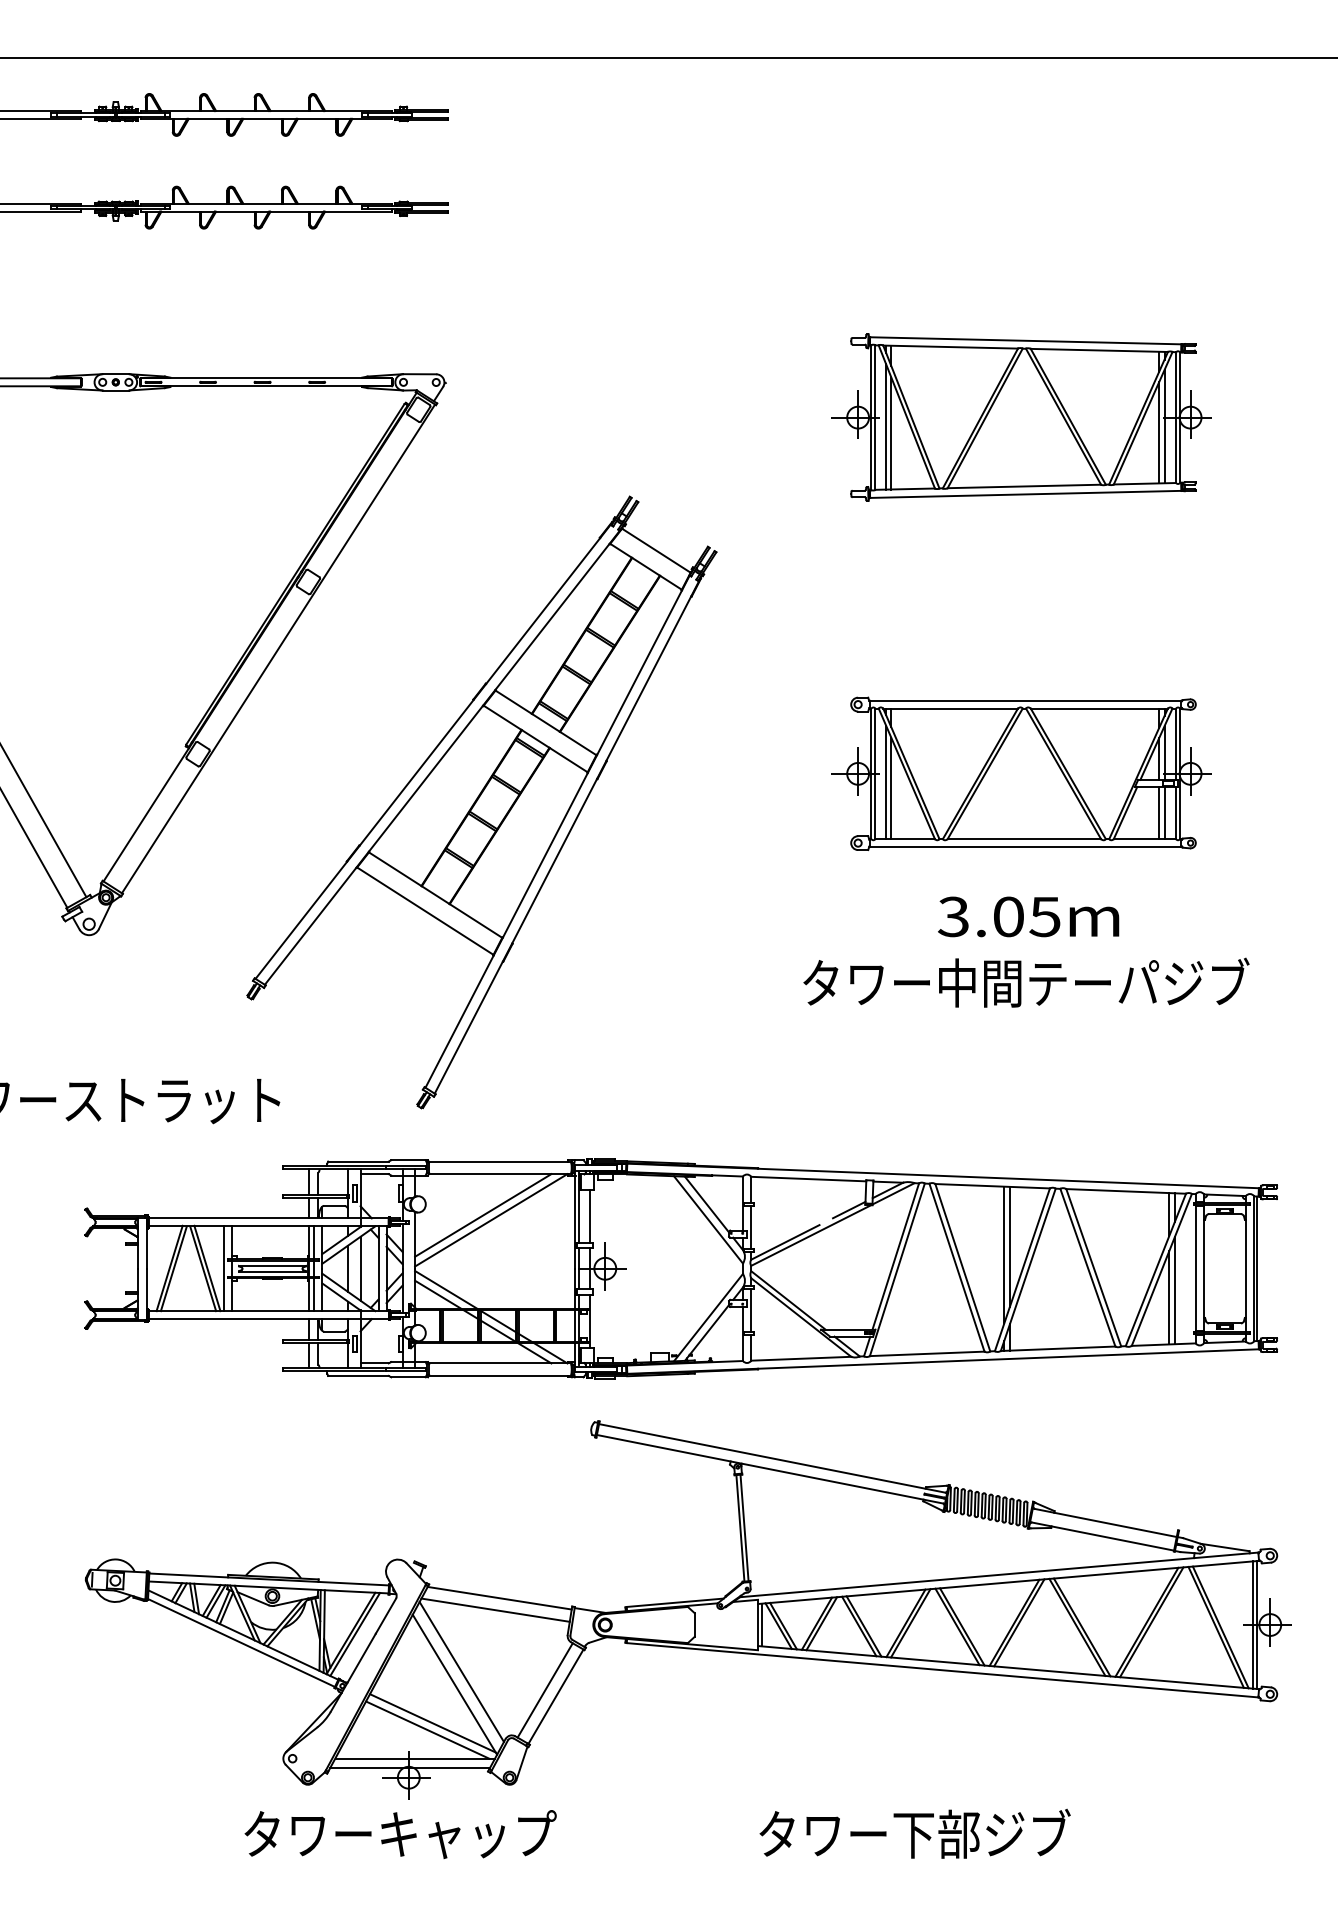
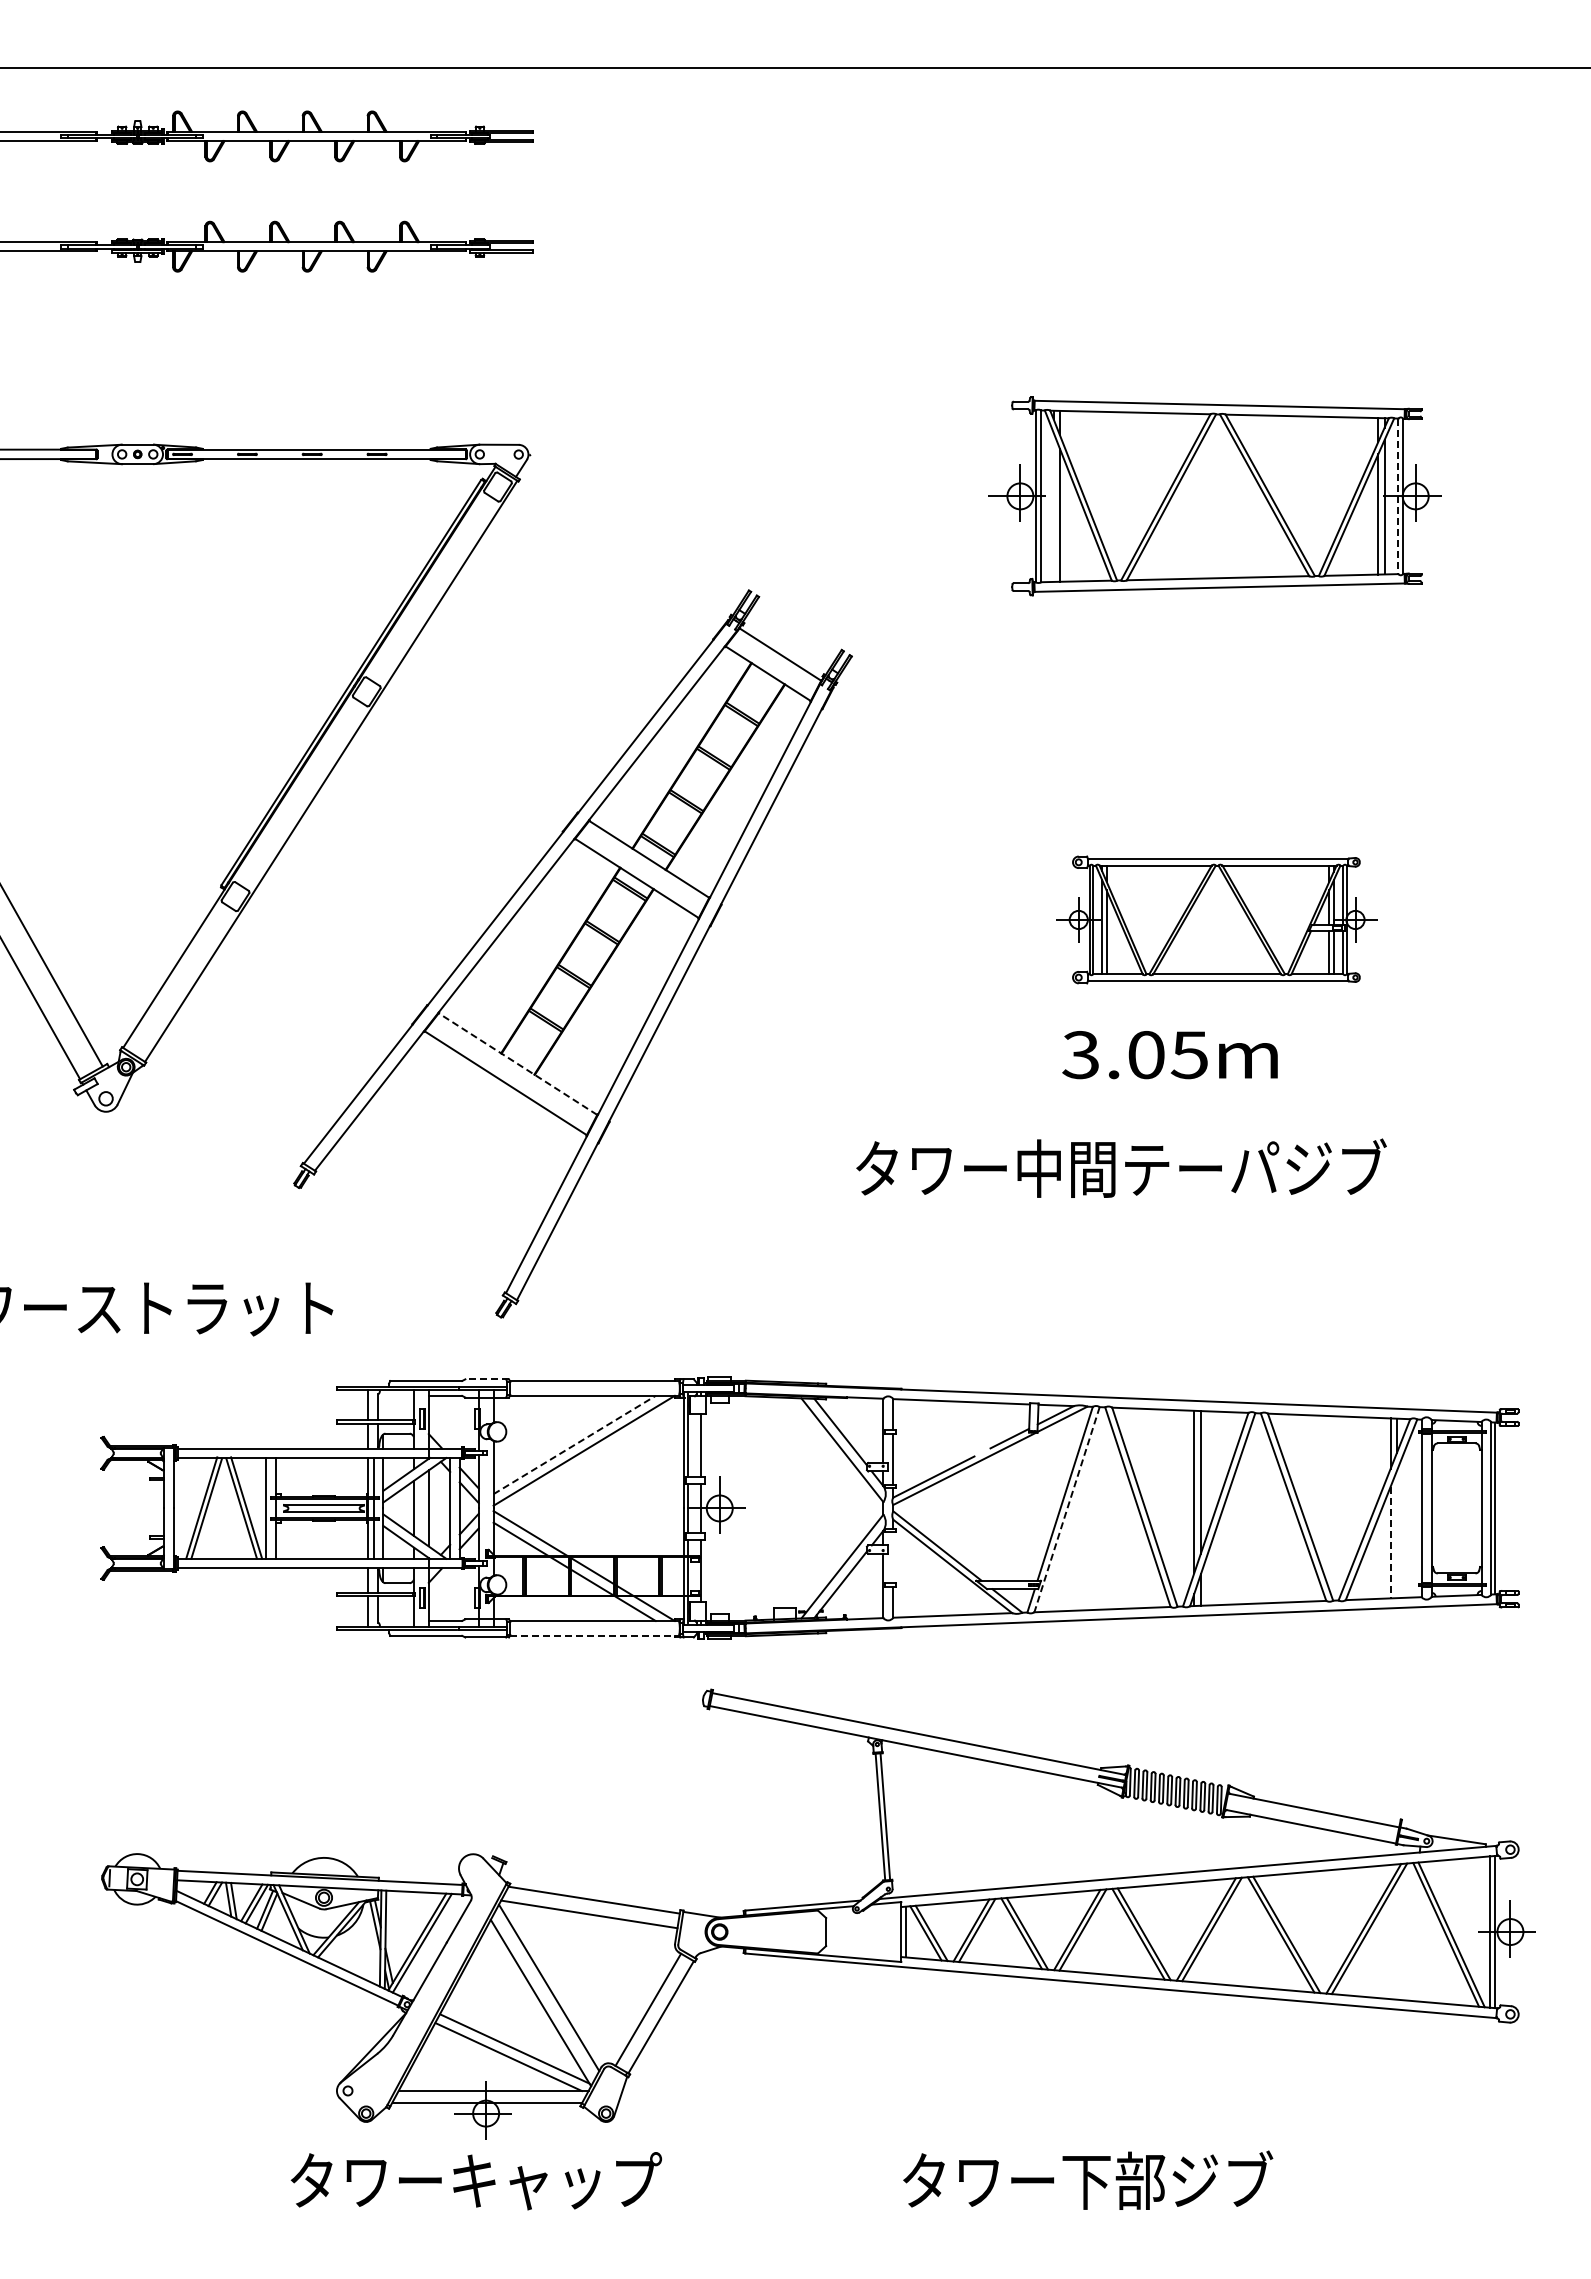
line: (1176, 417) -> (1398, 496), solid -> dashed
line: (885, 426) -> (1053, 506), removed
part: (1021, 773) -> (1214, 919), size x0.7
line: (435, 894) -> (517, 1063), solid -> dashed
text: (1028, 917) -> (1169, 1055), moved
text: (1026, 982) -> (1121, 1167), moved
line: (409, 1160) -> (487, 1379), solid -> dashed
line: (483, 1215) -> (574, 1445), solid -> dashed
line: (897, 1269) -> (1067, 1509), solid -> dashed
line: (1175, 1290) -> (1397, 1534), removed
line: (1169, 1297) -> (1390, 1542), solid -> dashed
line: (751, 1310) -> (893, 1557), removed
line: (499, 1375) -> (594, 1635), solid -> dashed

